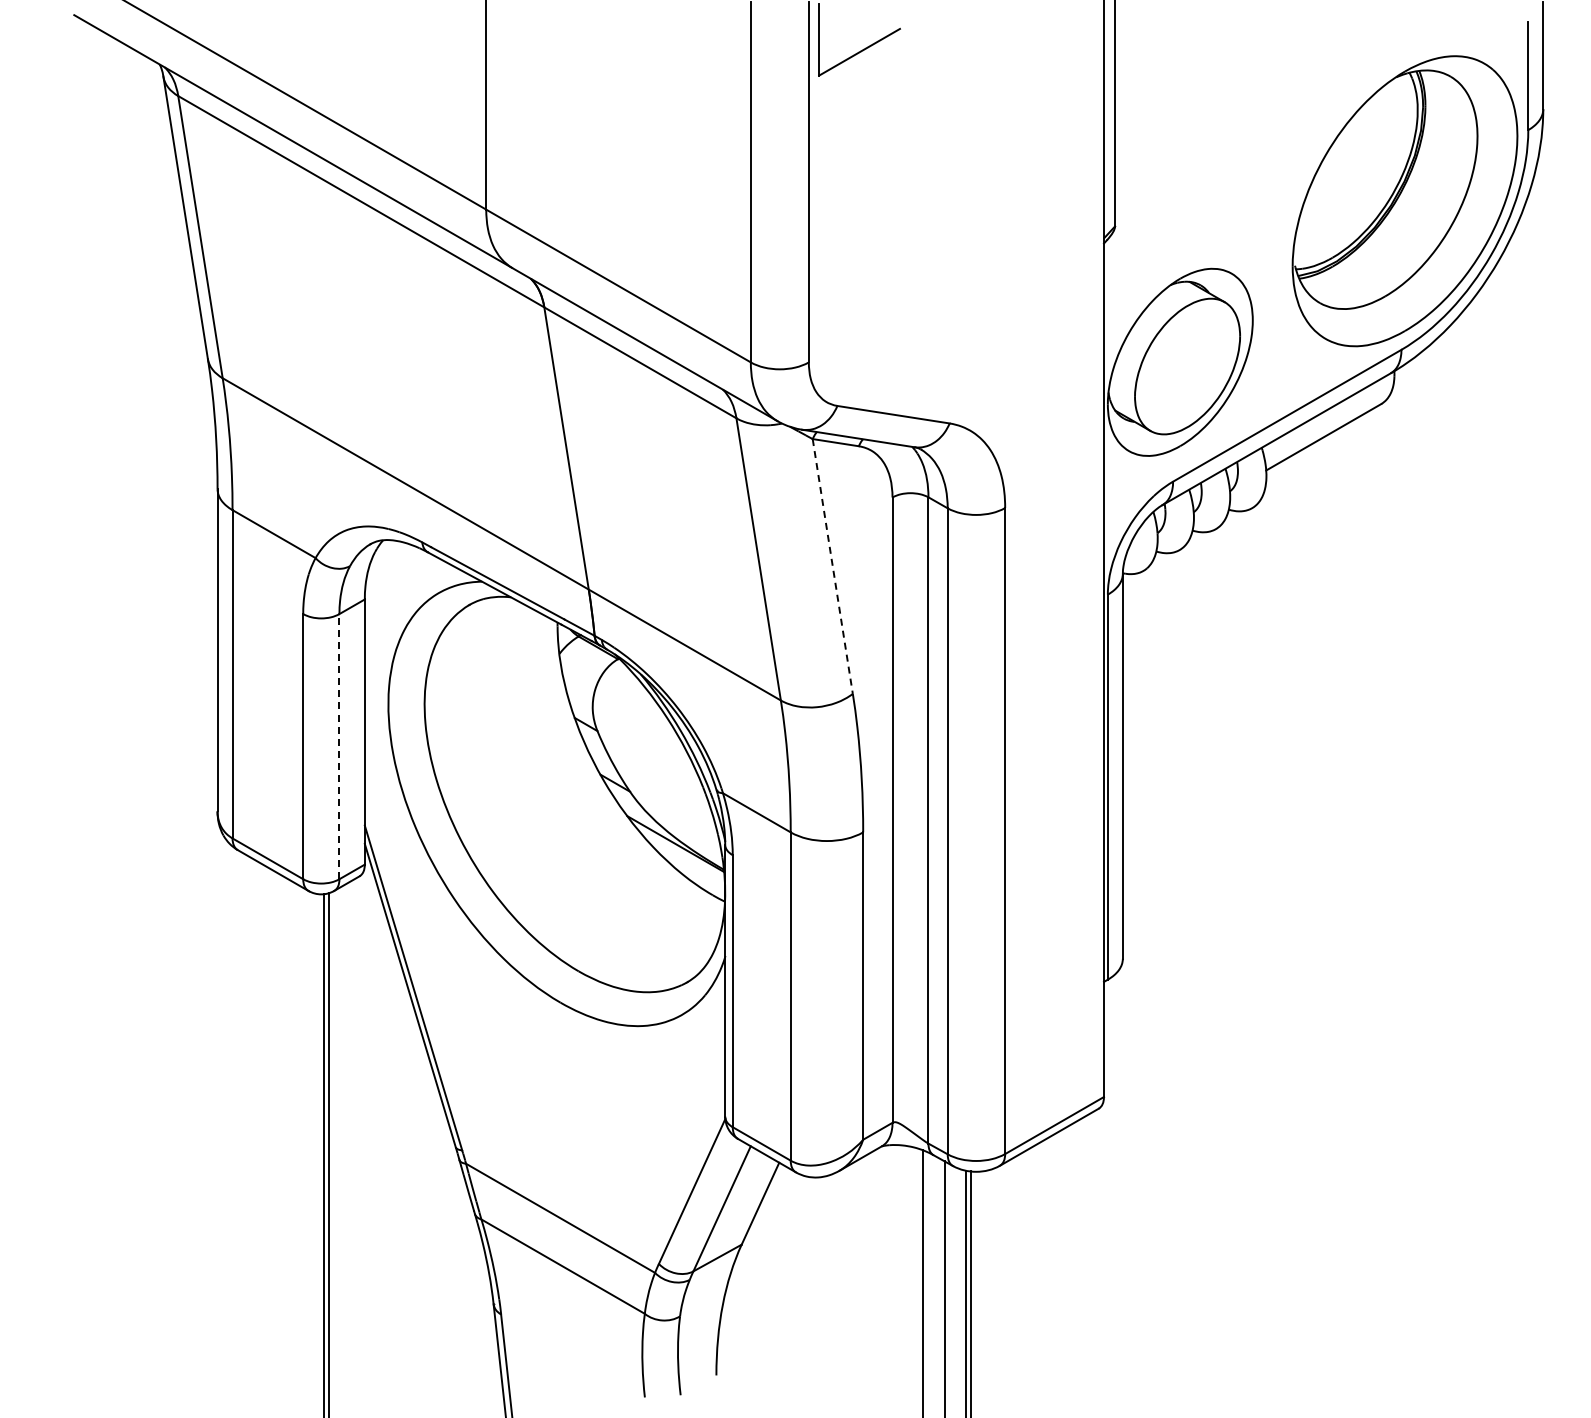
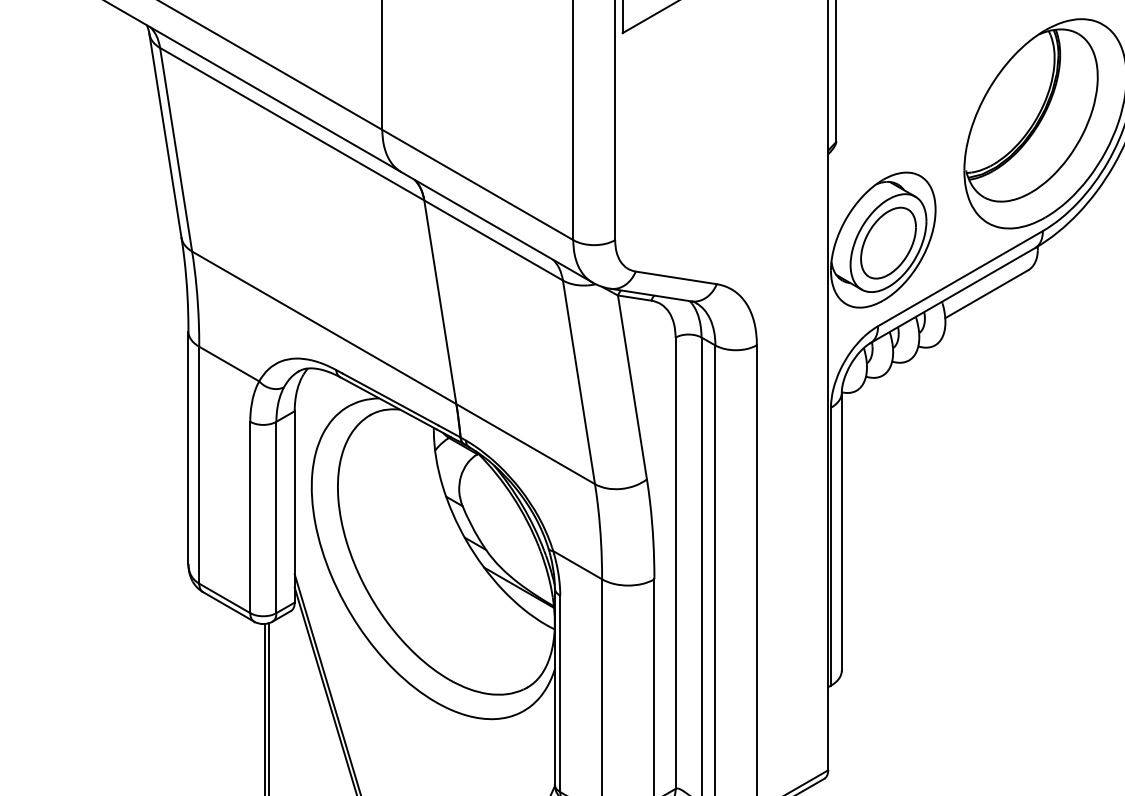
part: (1187, 366) -> (888, 243), added
line: (832, 566) -> (632, 387), dashed -> solid
line: (339, 746) -> (276, 517), dashed -> solid

